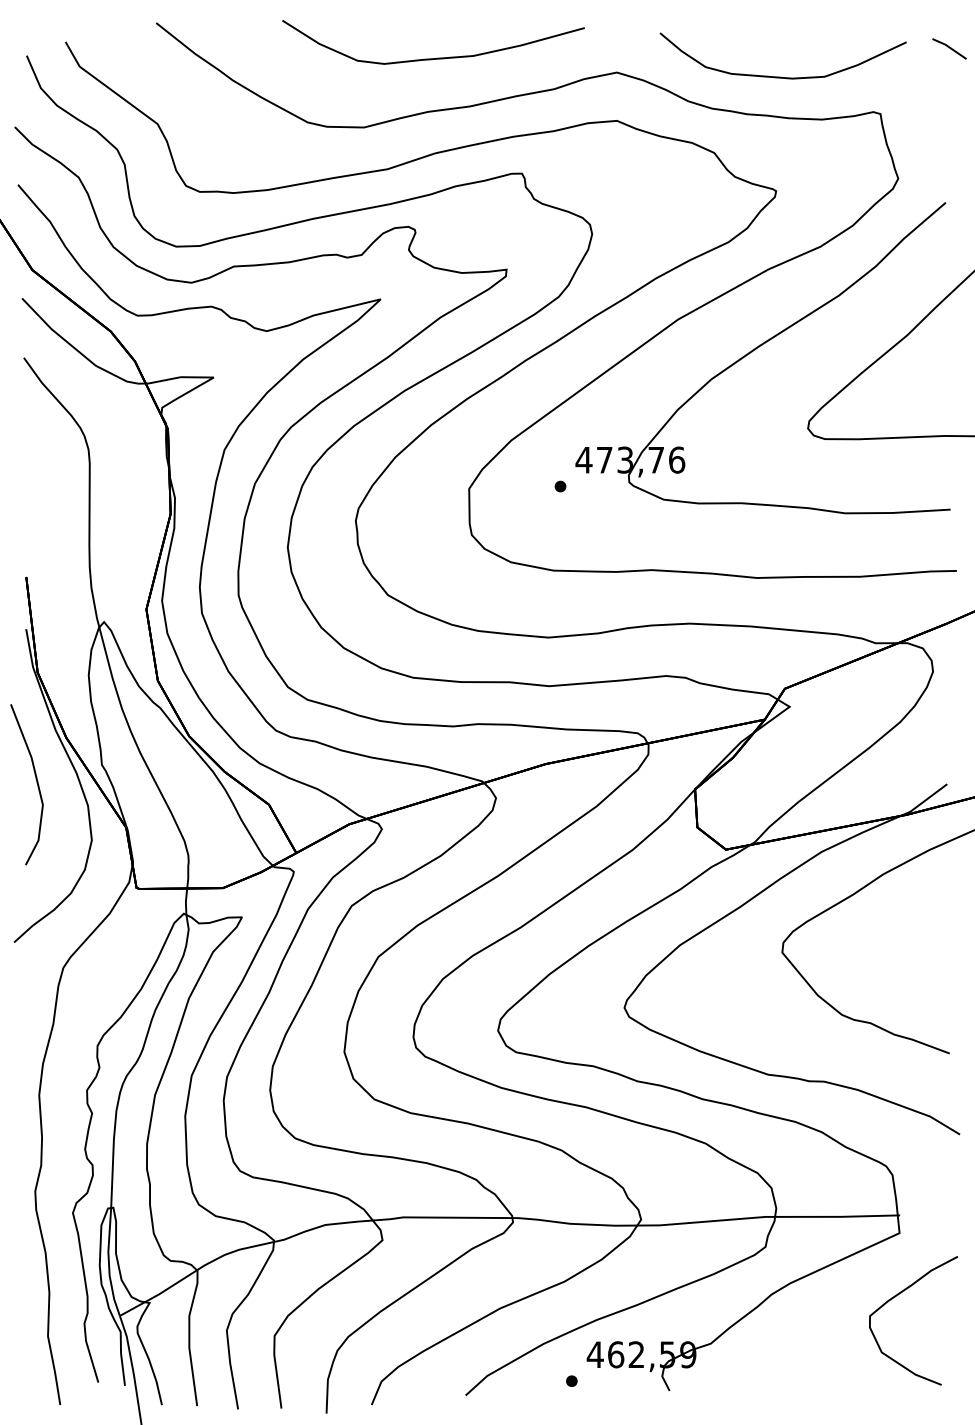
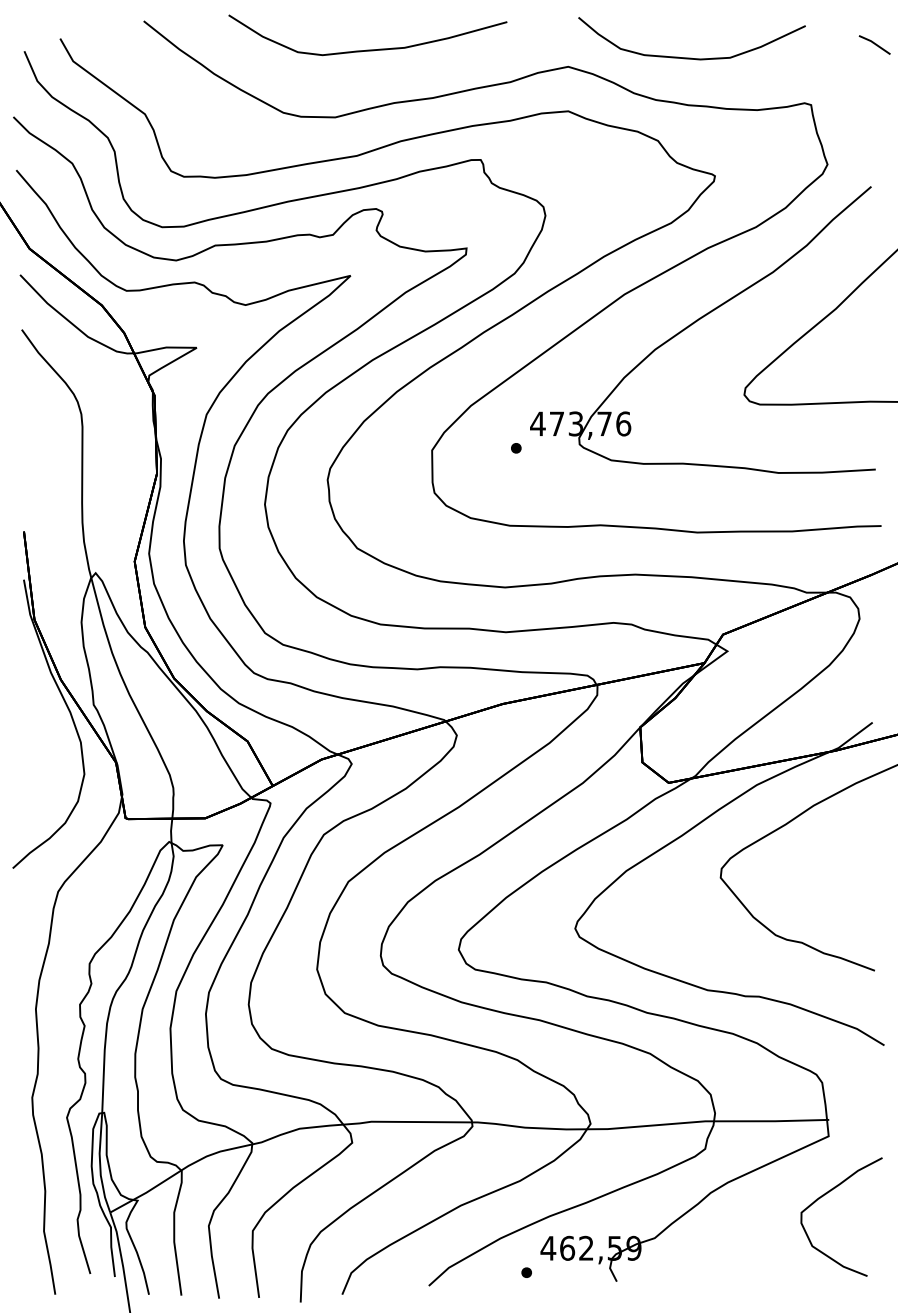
curve: (436, 57) -> (370, 49), moved
curve: (781, 76) -> (690, 57), moved
line: (36, 783) -> (33, 721), removed

